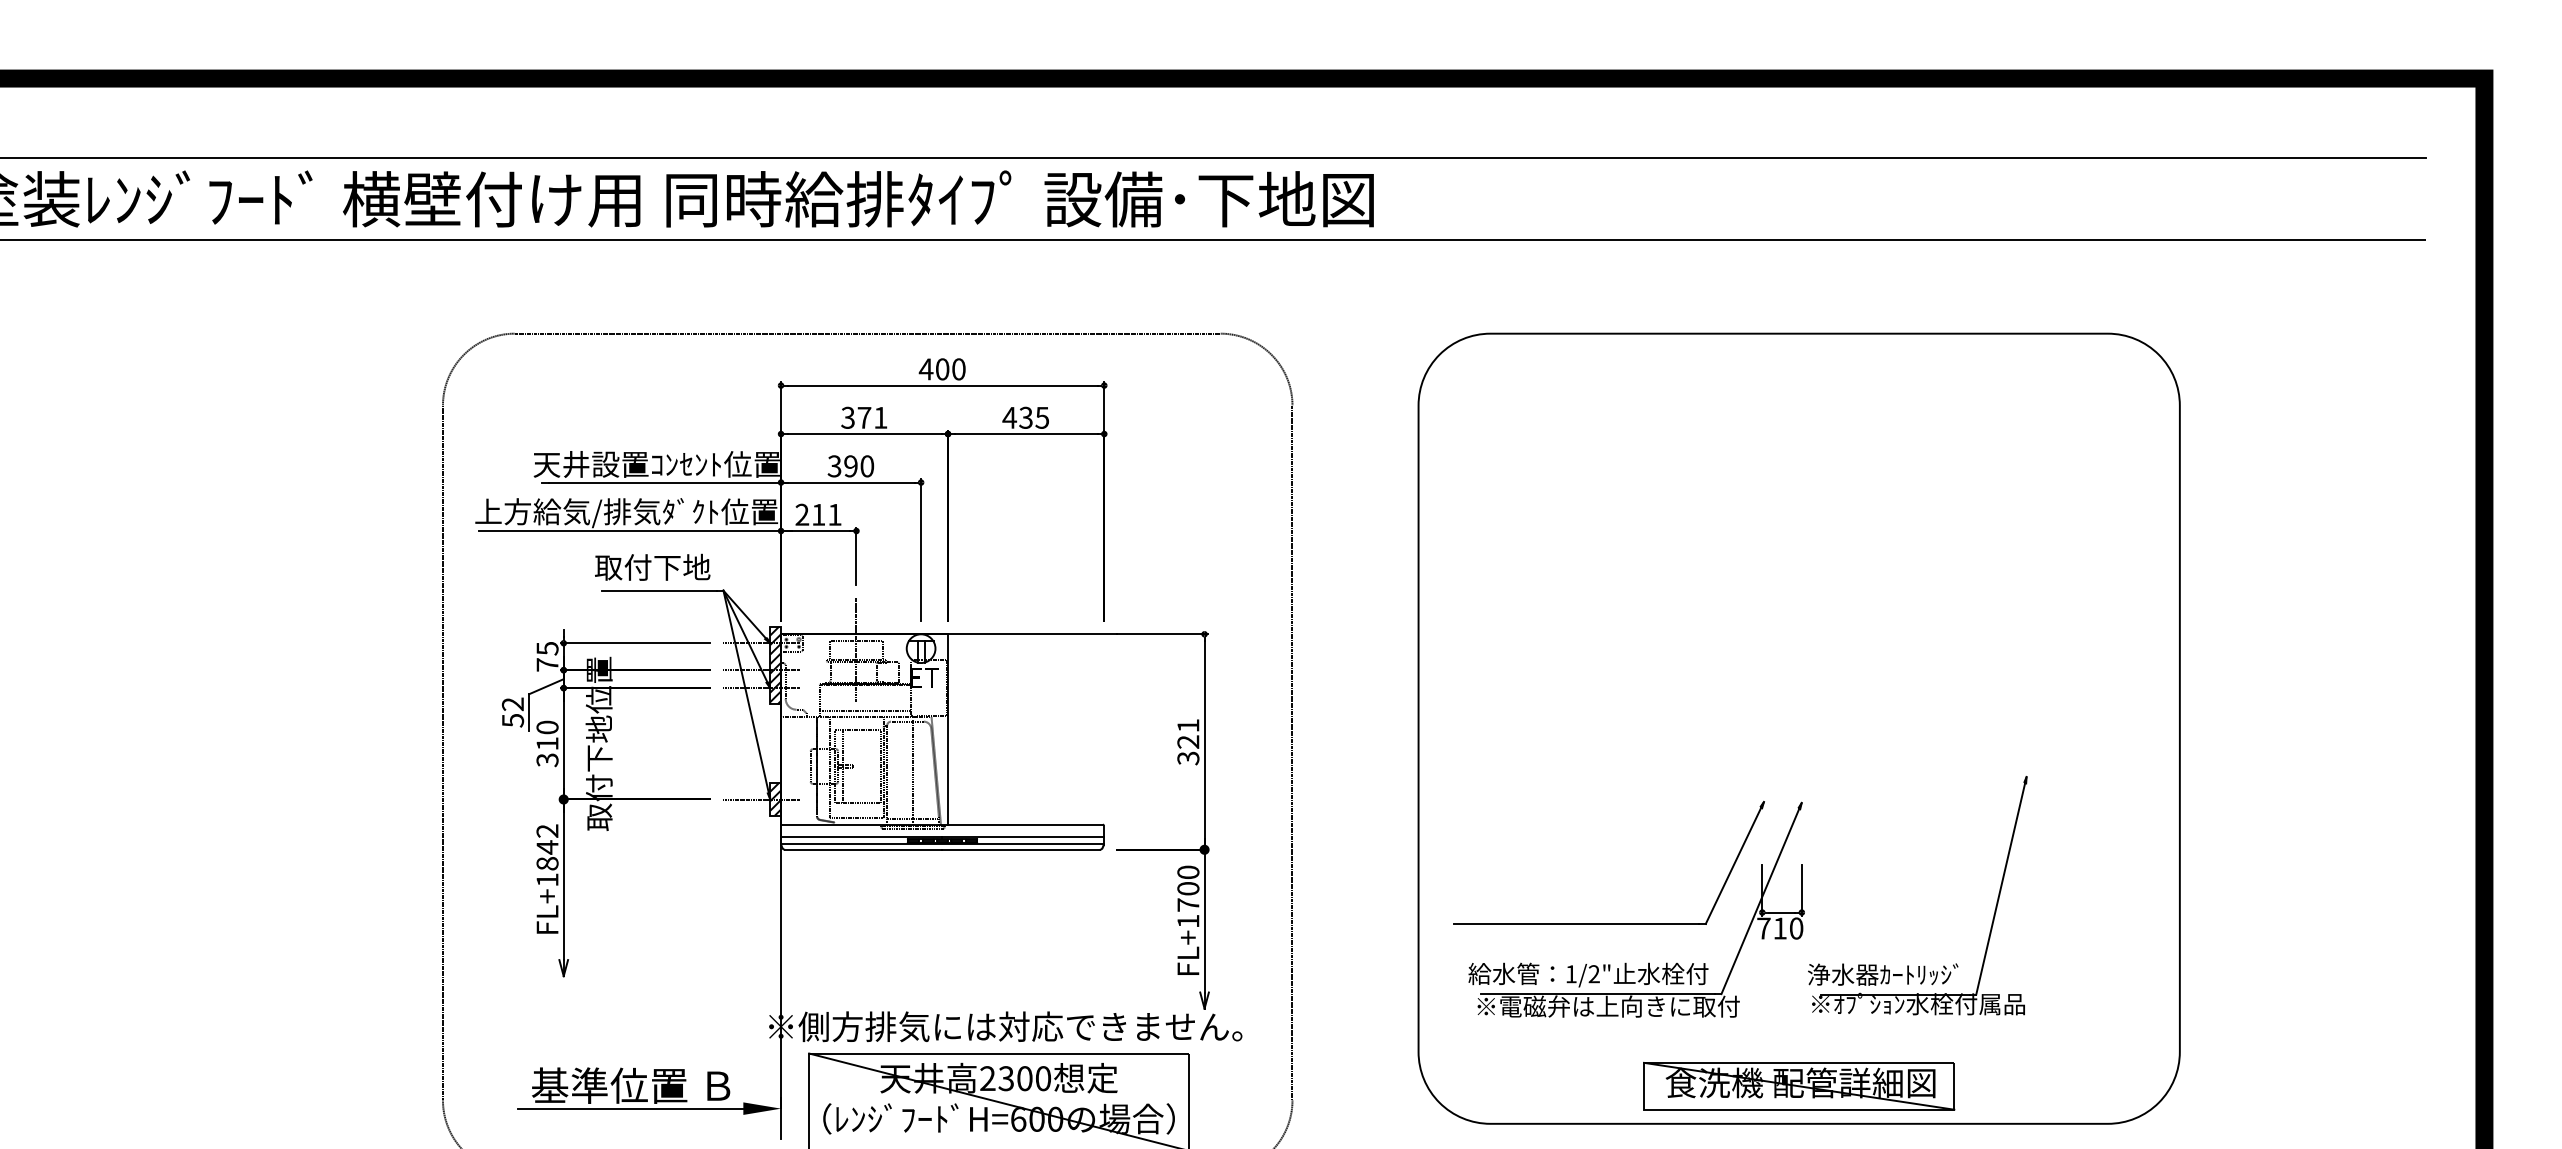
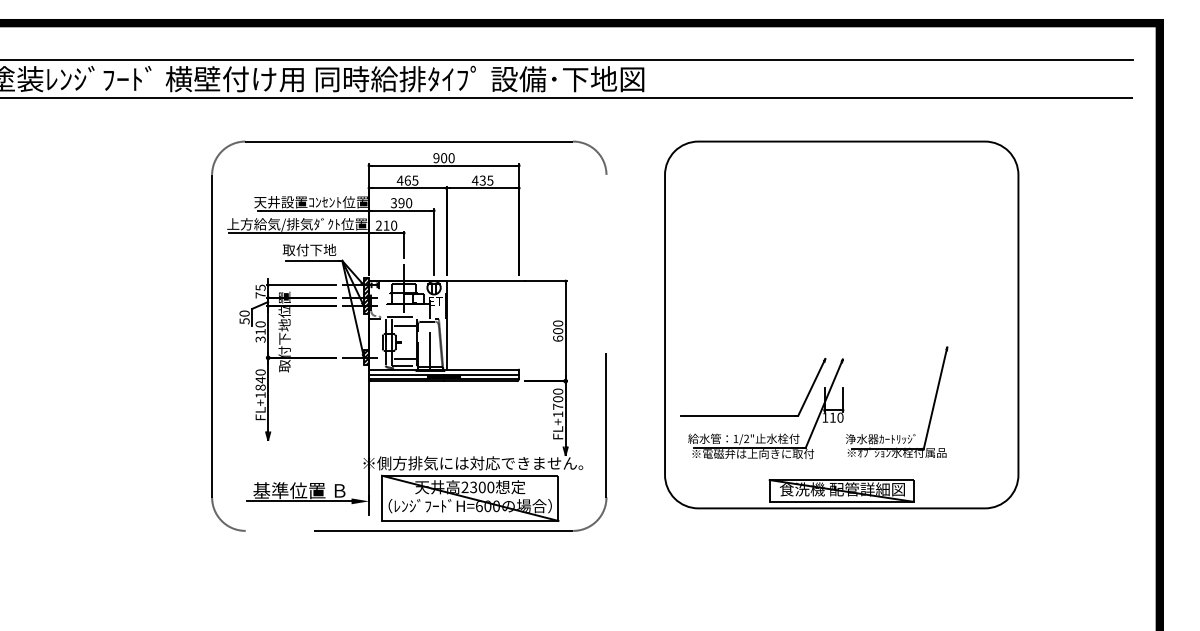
text: (926, 370) -> (436, 158), 400 -> 900
text: (863, 417) -> (407, 180), 371 -> 465
text: (835, 514) -> (394, 225), 211 -> 210
text: (512, 704) -> (244, 313), 52 -> 50
text: (1189, 740) -> (558, 330), 321 -> 600
text: (547, 831) -> (260, 372), FL+1842 -> FL+1840
text: (1764, 928) -> (825, 417), 710 -> 110

